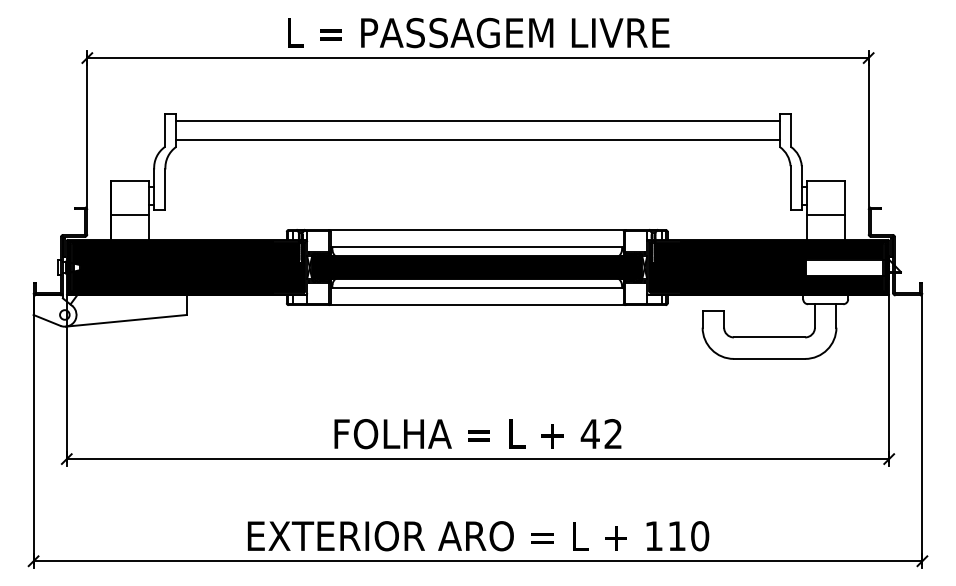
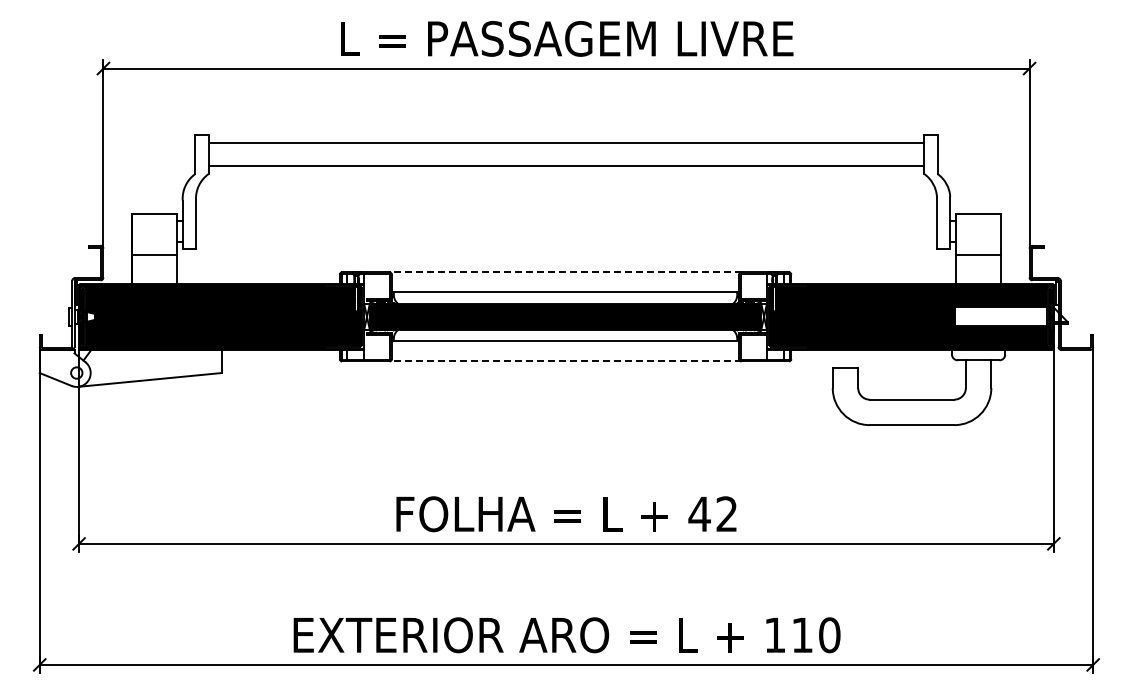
line: (477, 230) -> (565, 272), solid -> dashed
line: (477, 305) -> (565, 361), solid -> dashed

